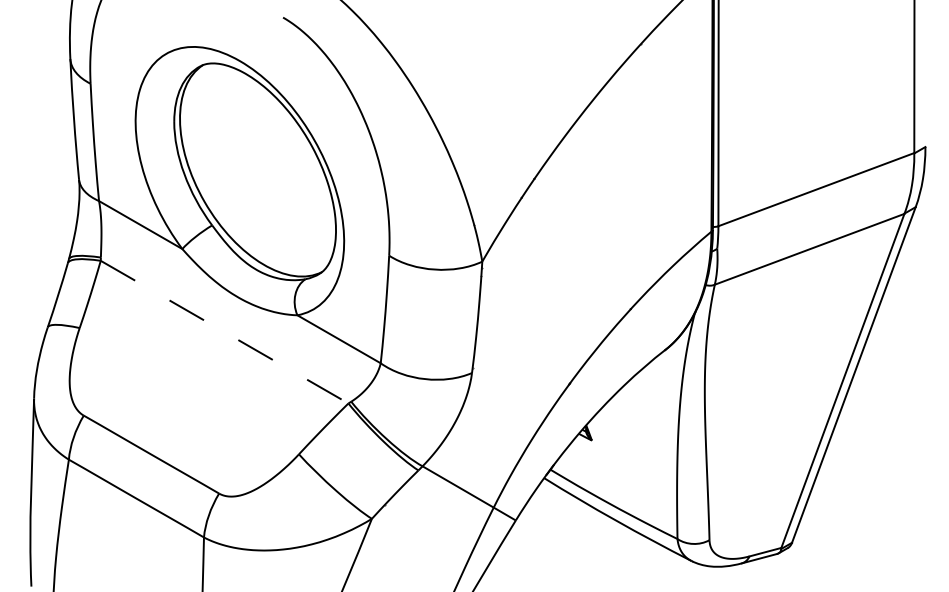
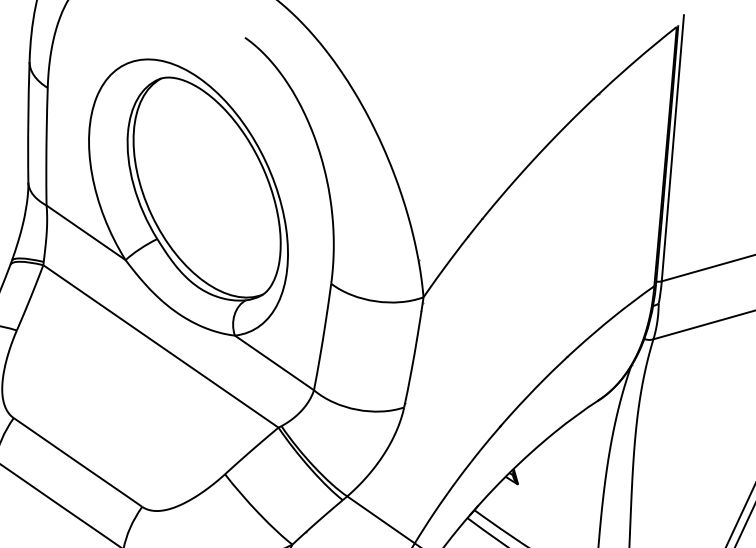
line: (224, 332) -> (160, 346), dashed -> solid

